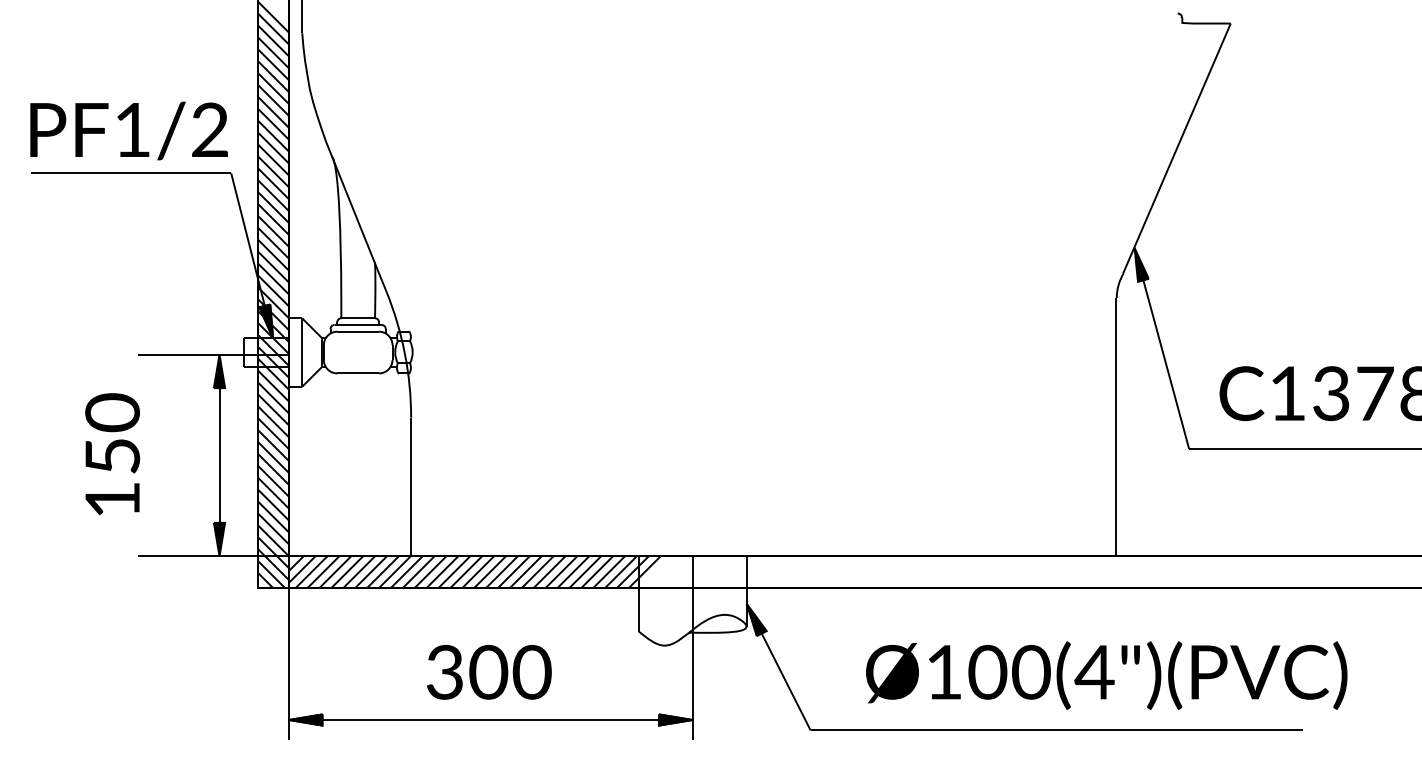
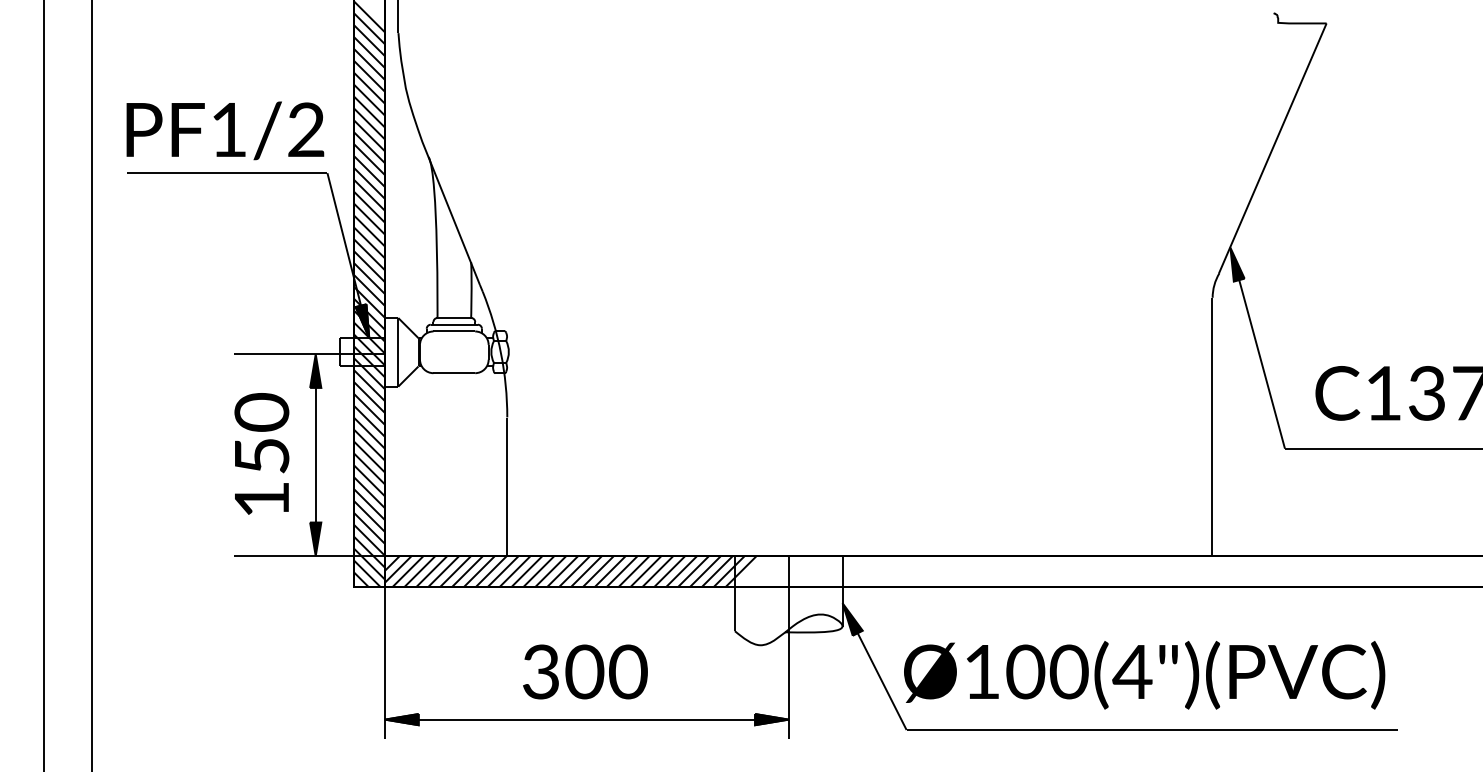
text: (112, 453) -> (261, 453), moved
text: (1106, 675) -> (1144, 675), moved

